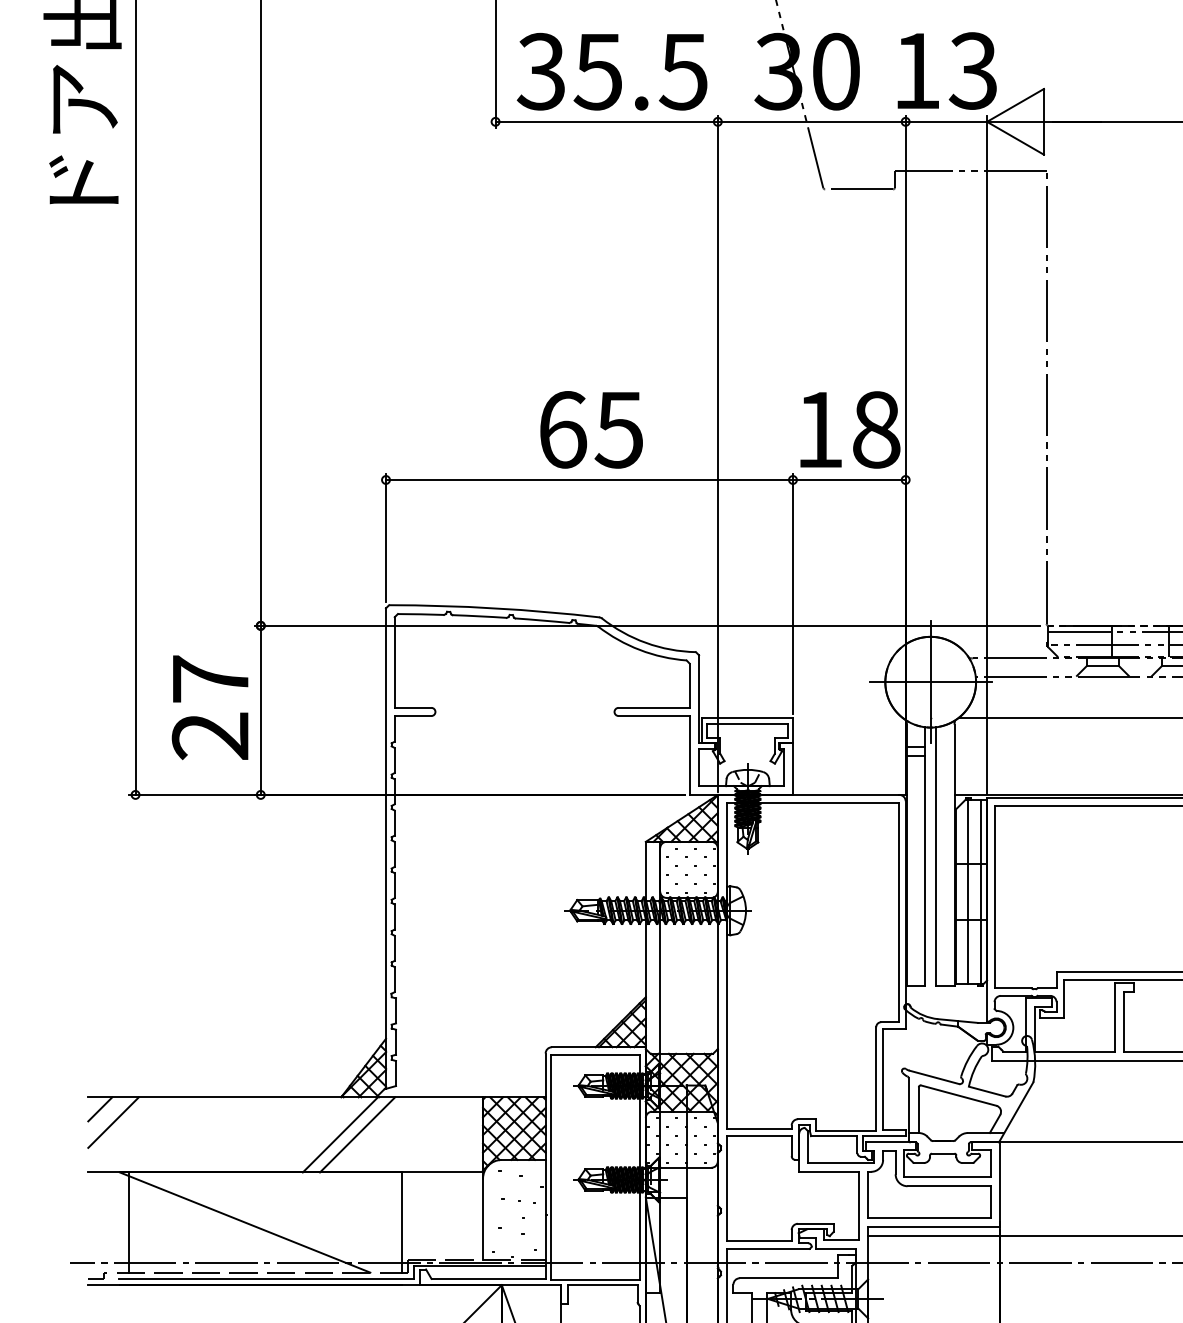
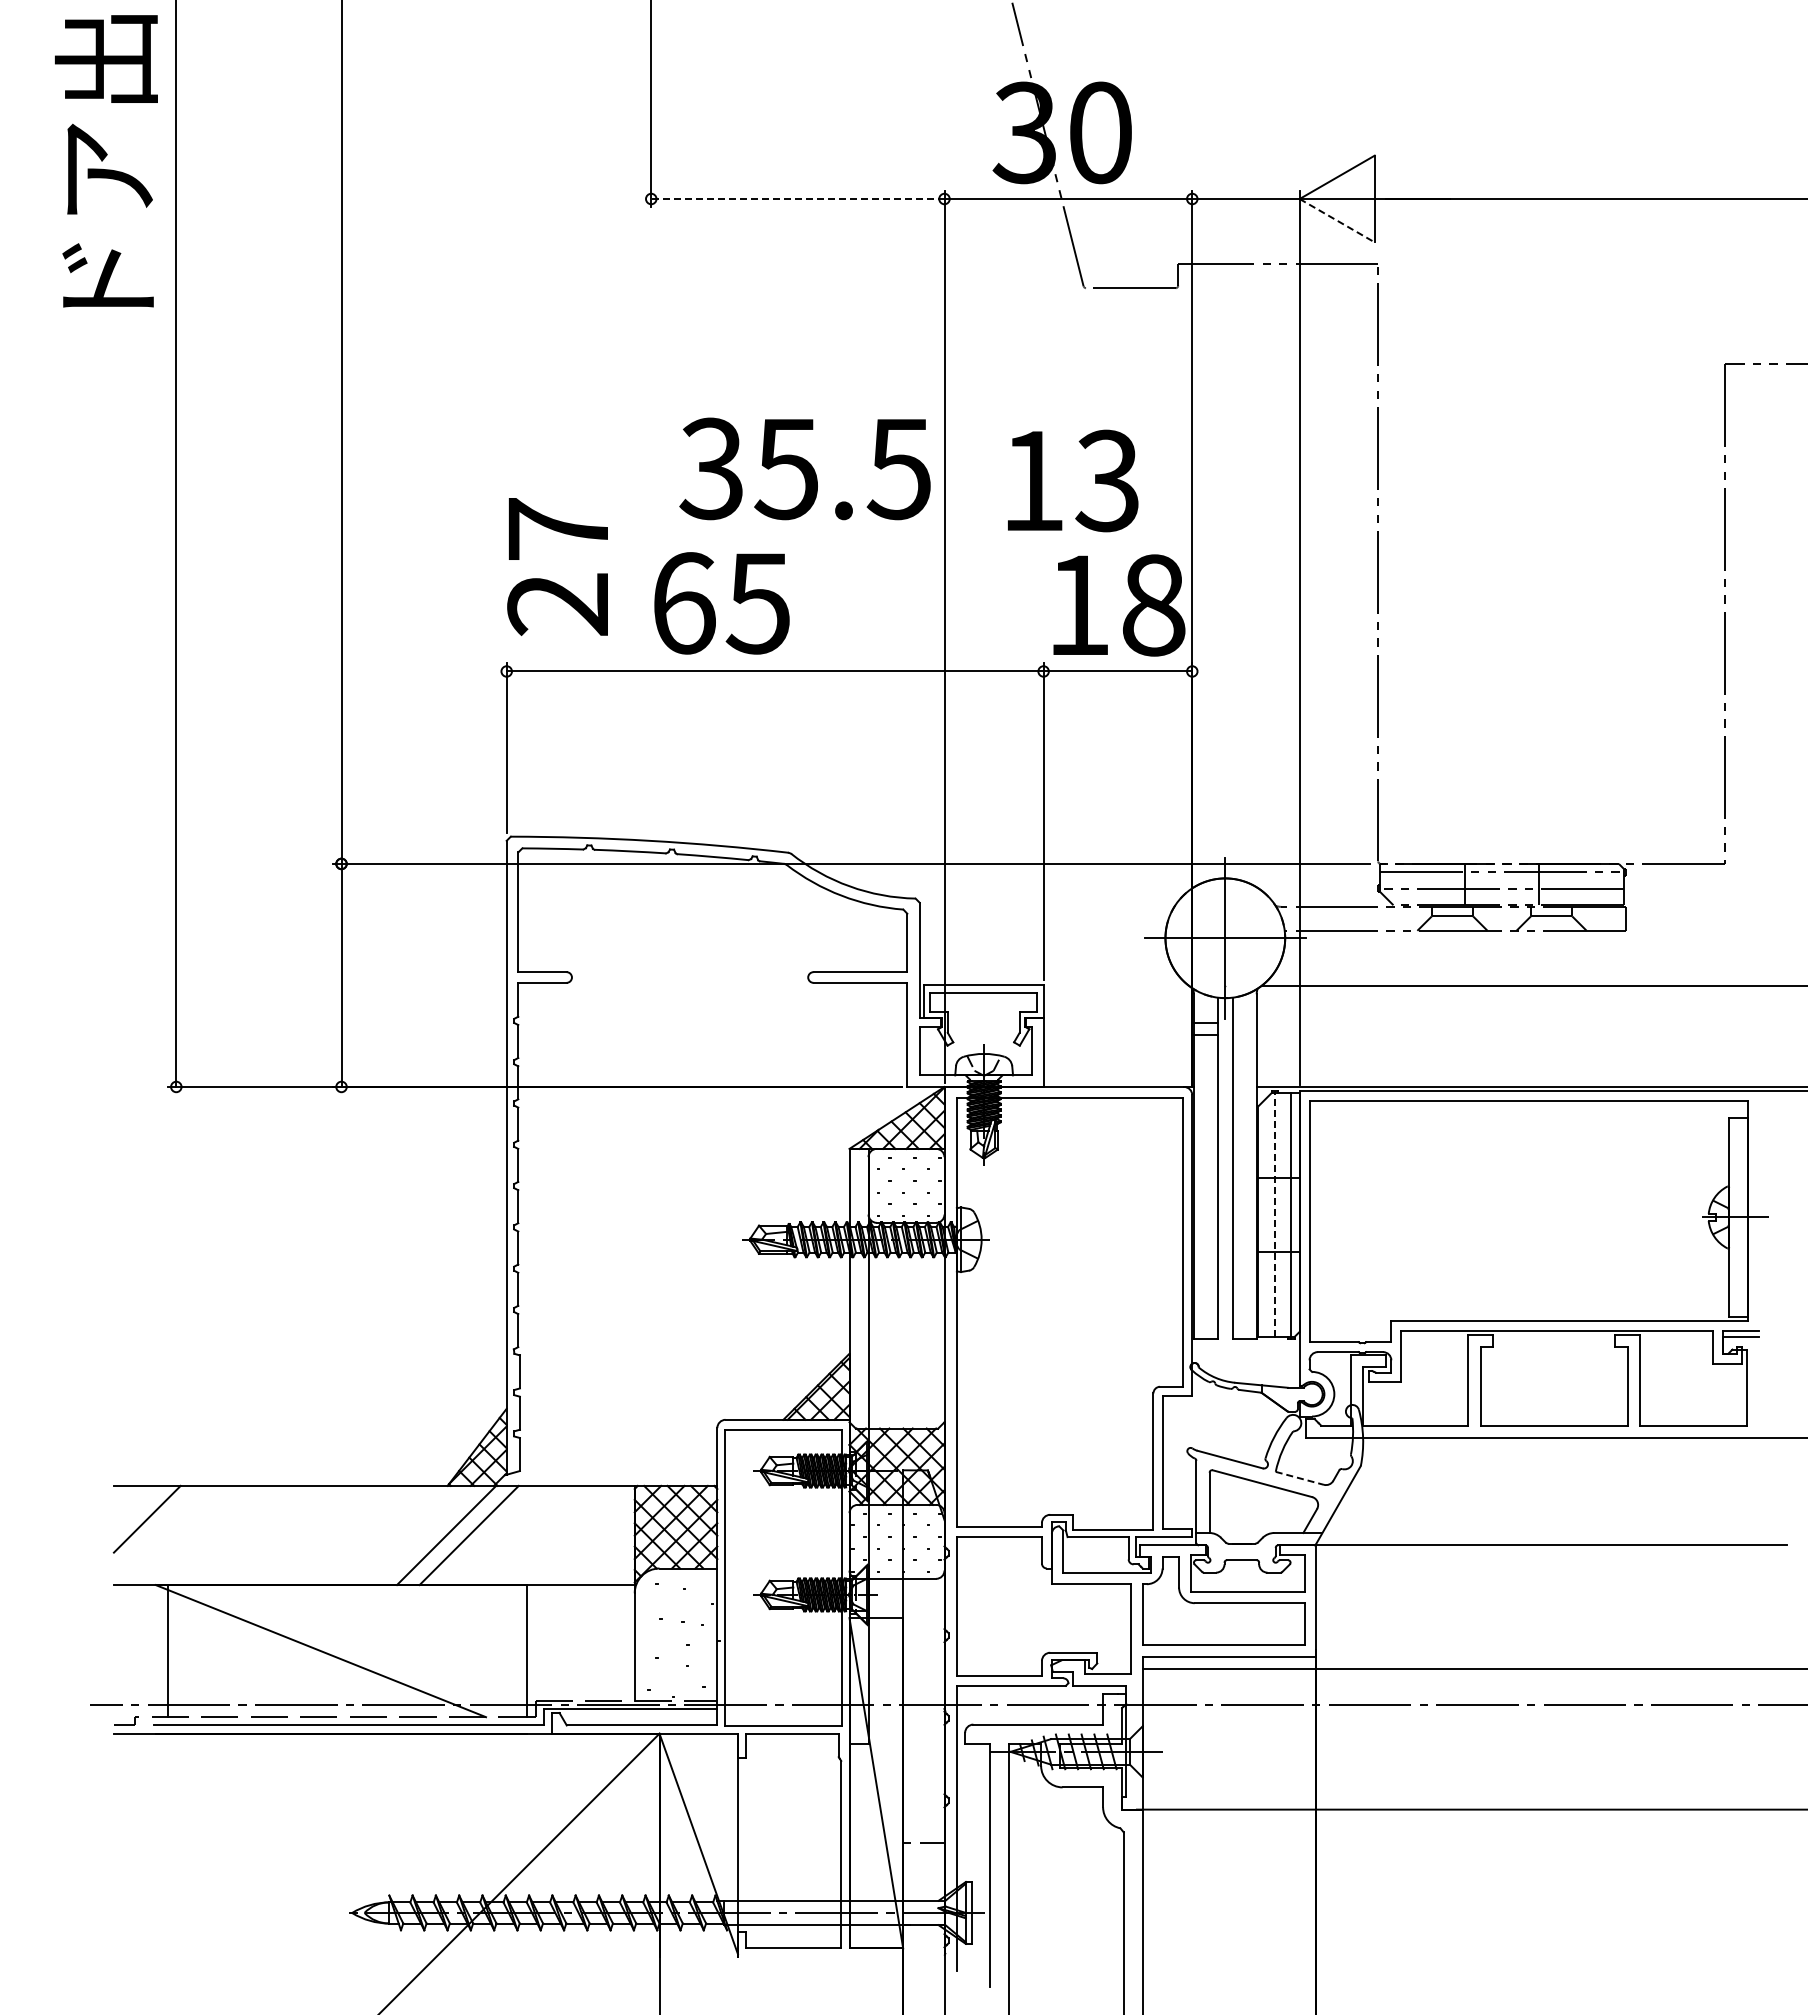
text: (947, 70) -> (1073, 480), moved
text: (611, 71) -> (804, 468), moved
line: (606, 122) -> (797, 199), solid -> dashed
line: (1015, 138) -> (1337, 220), solid -> dashed
text: (591, 429) -> (721, 603), moved
text: (209, 707) -> (557, 566), moved
line: (967, 890) -> (1274, 1213), solid -> dashed
line: (986, 1091) -> (1299, 1478), solid -> dashed
line: (100, 1109) -> (129, 1501), removed

